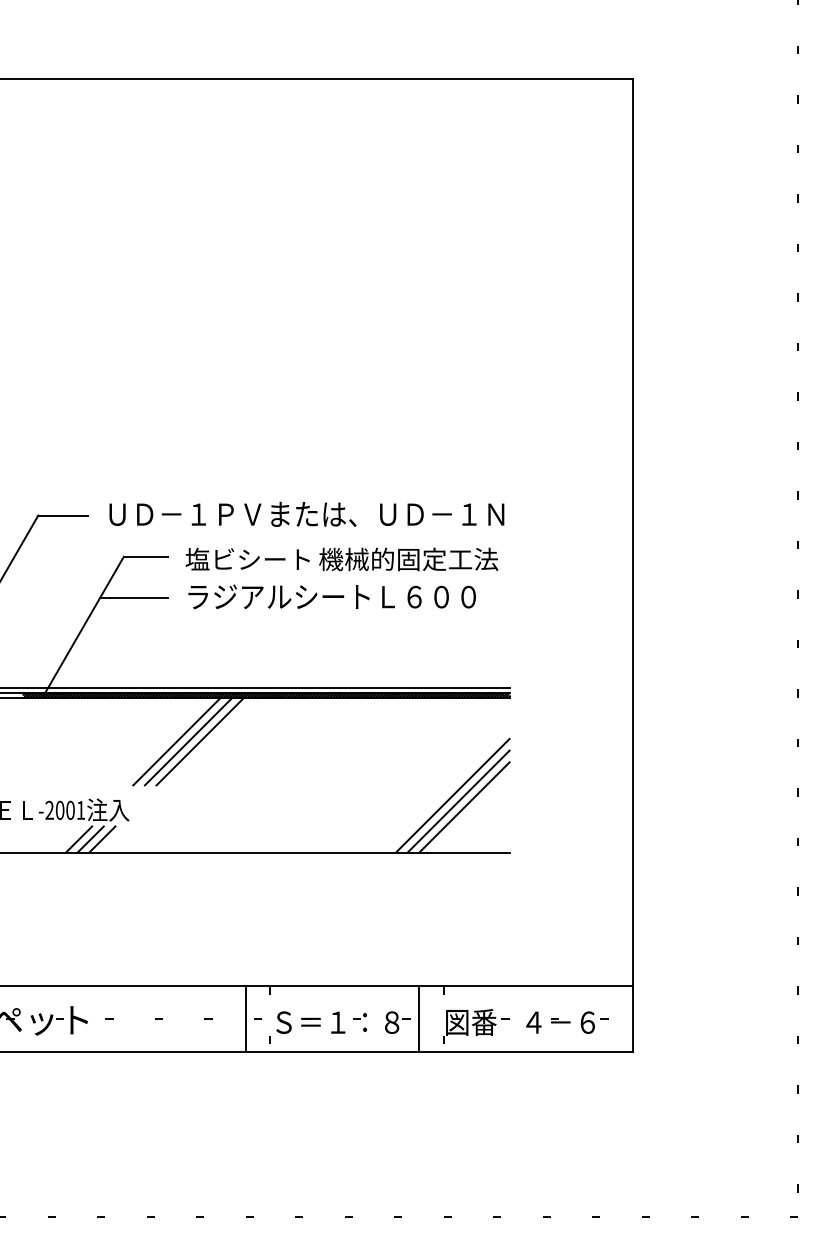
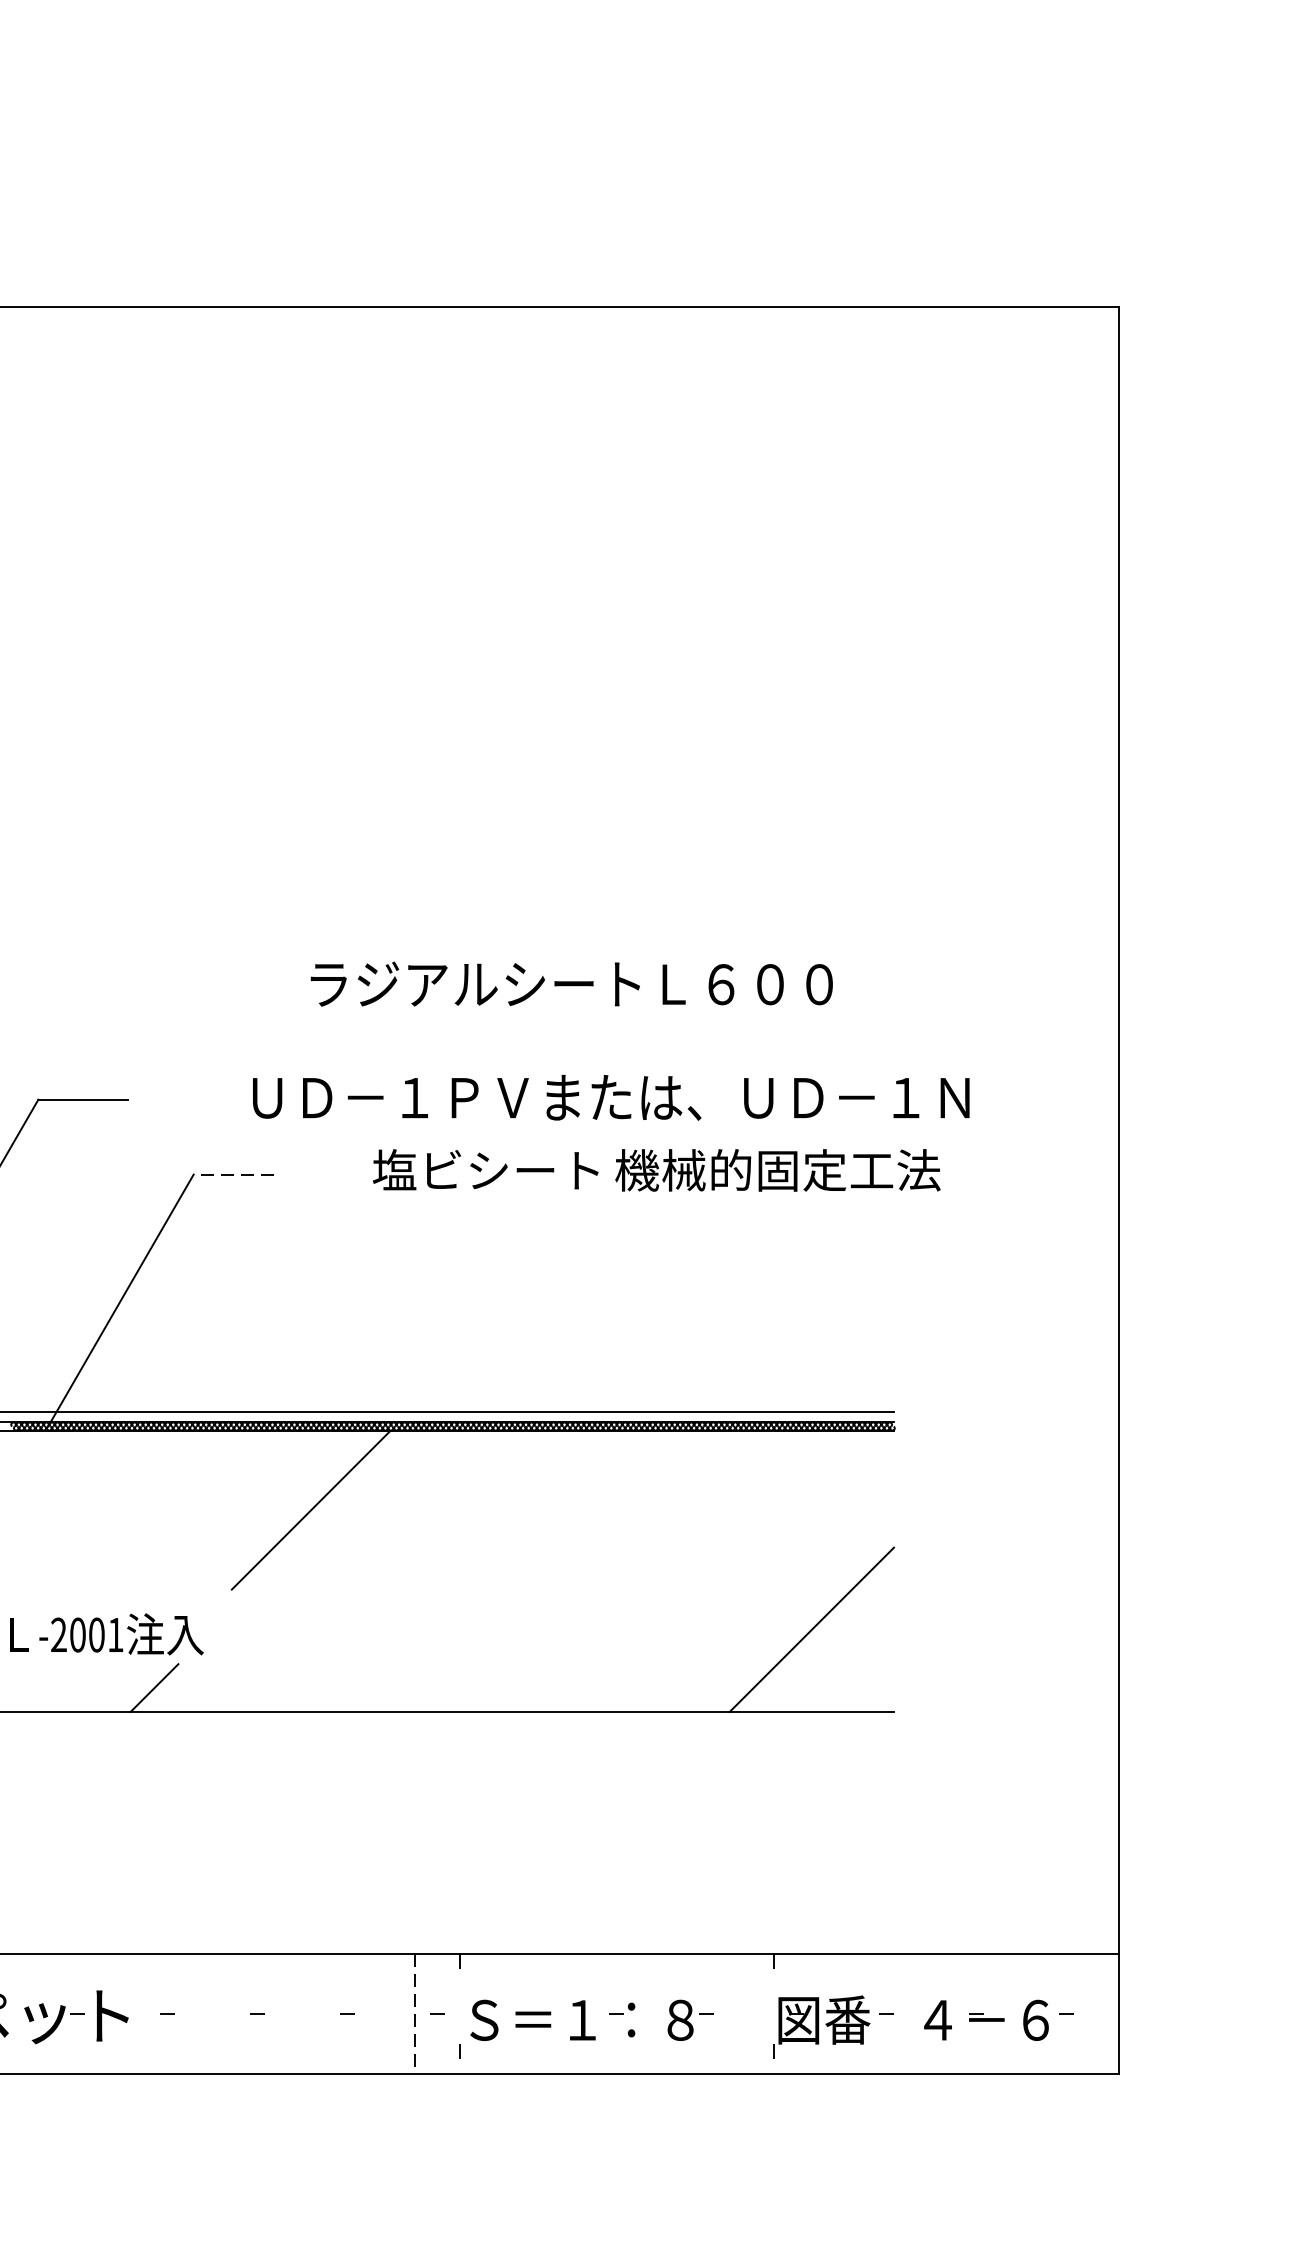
text: (306, 513) -> (610, 1096), moved
line: (145, 556) -> (232, 1174), solid -> dashed
text: (341, 559) -> (655, 1170), moved
text: (331, 596) -> (570, 983), moved
line: (134, 598) -> (212, 1250), removed
line: (176, 741) -> (289, 1509), removed
line: (199, 741) -> (330, 1509), removed
line: (452, 795) -> (790, 1607), removed
line: (458, 801) -> (801, 1618), removed
line: (78, 839) -> (111, 1687), removed
line: (90, 839) -> (133, 1687), removed
line: (245, 1019) -> (414, 2014), solid -> dashed
line: (418, 1019) -> (728, 2014), removed

